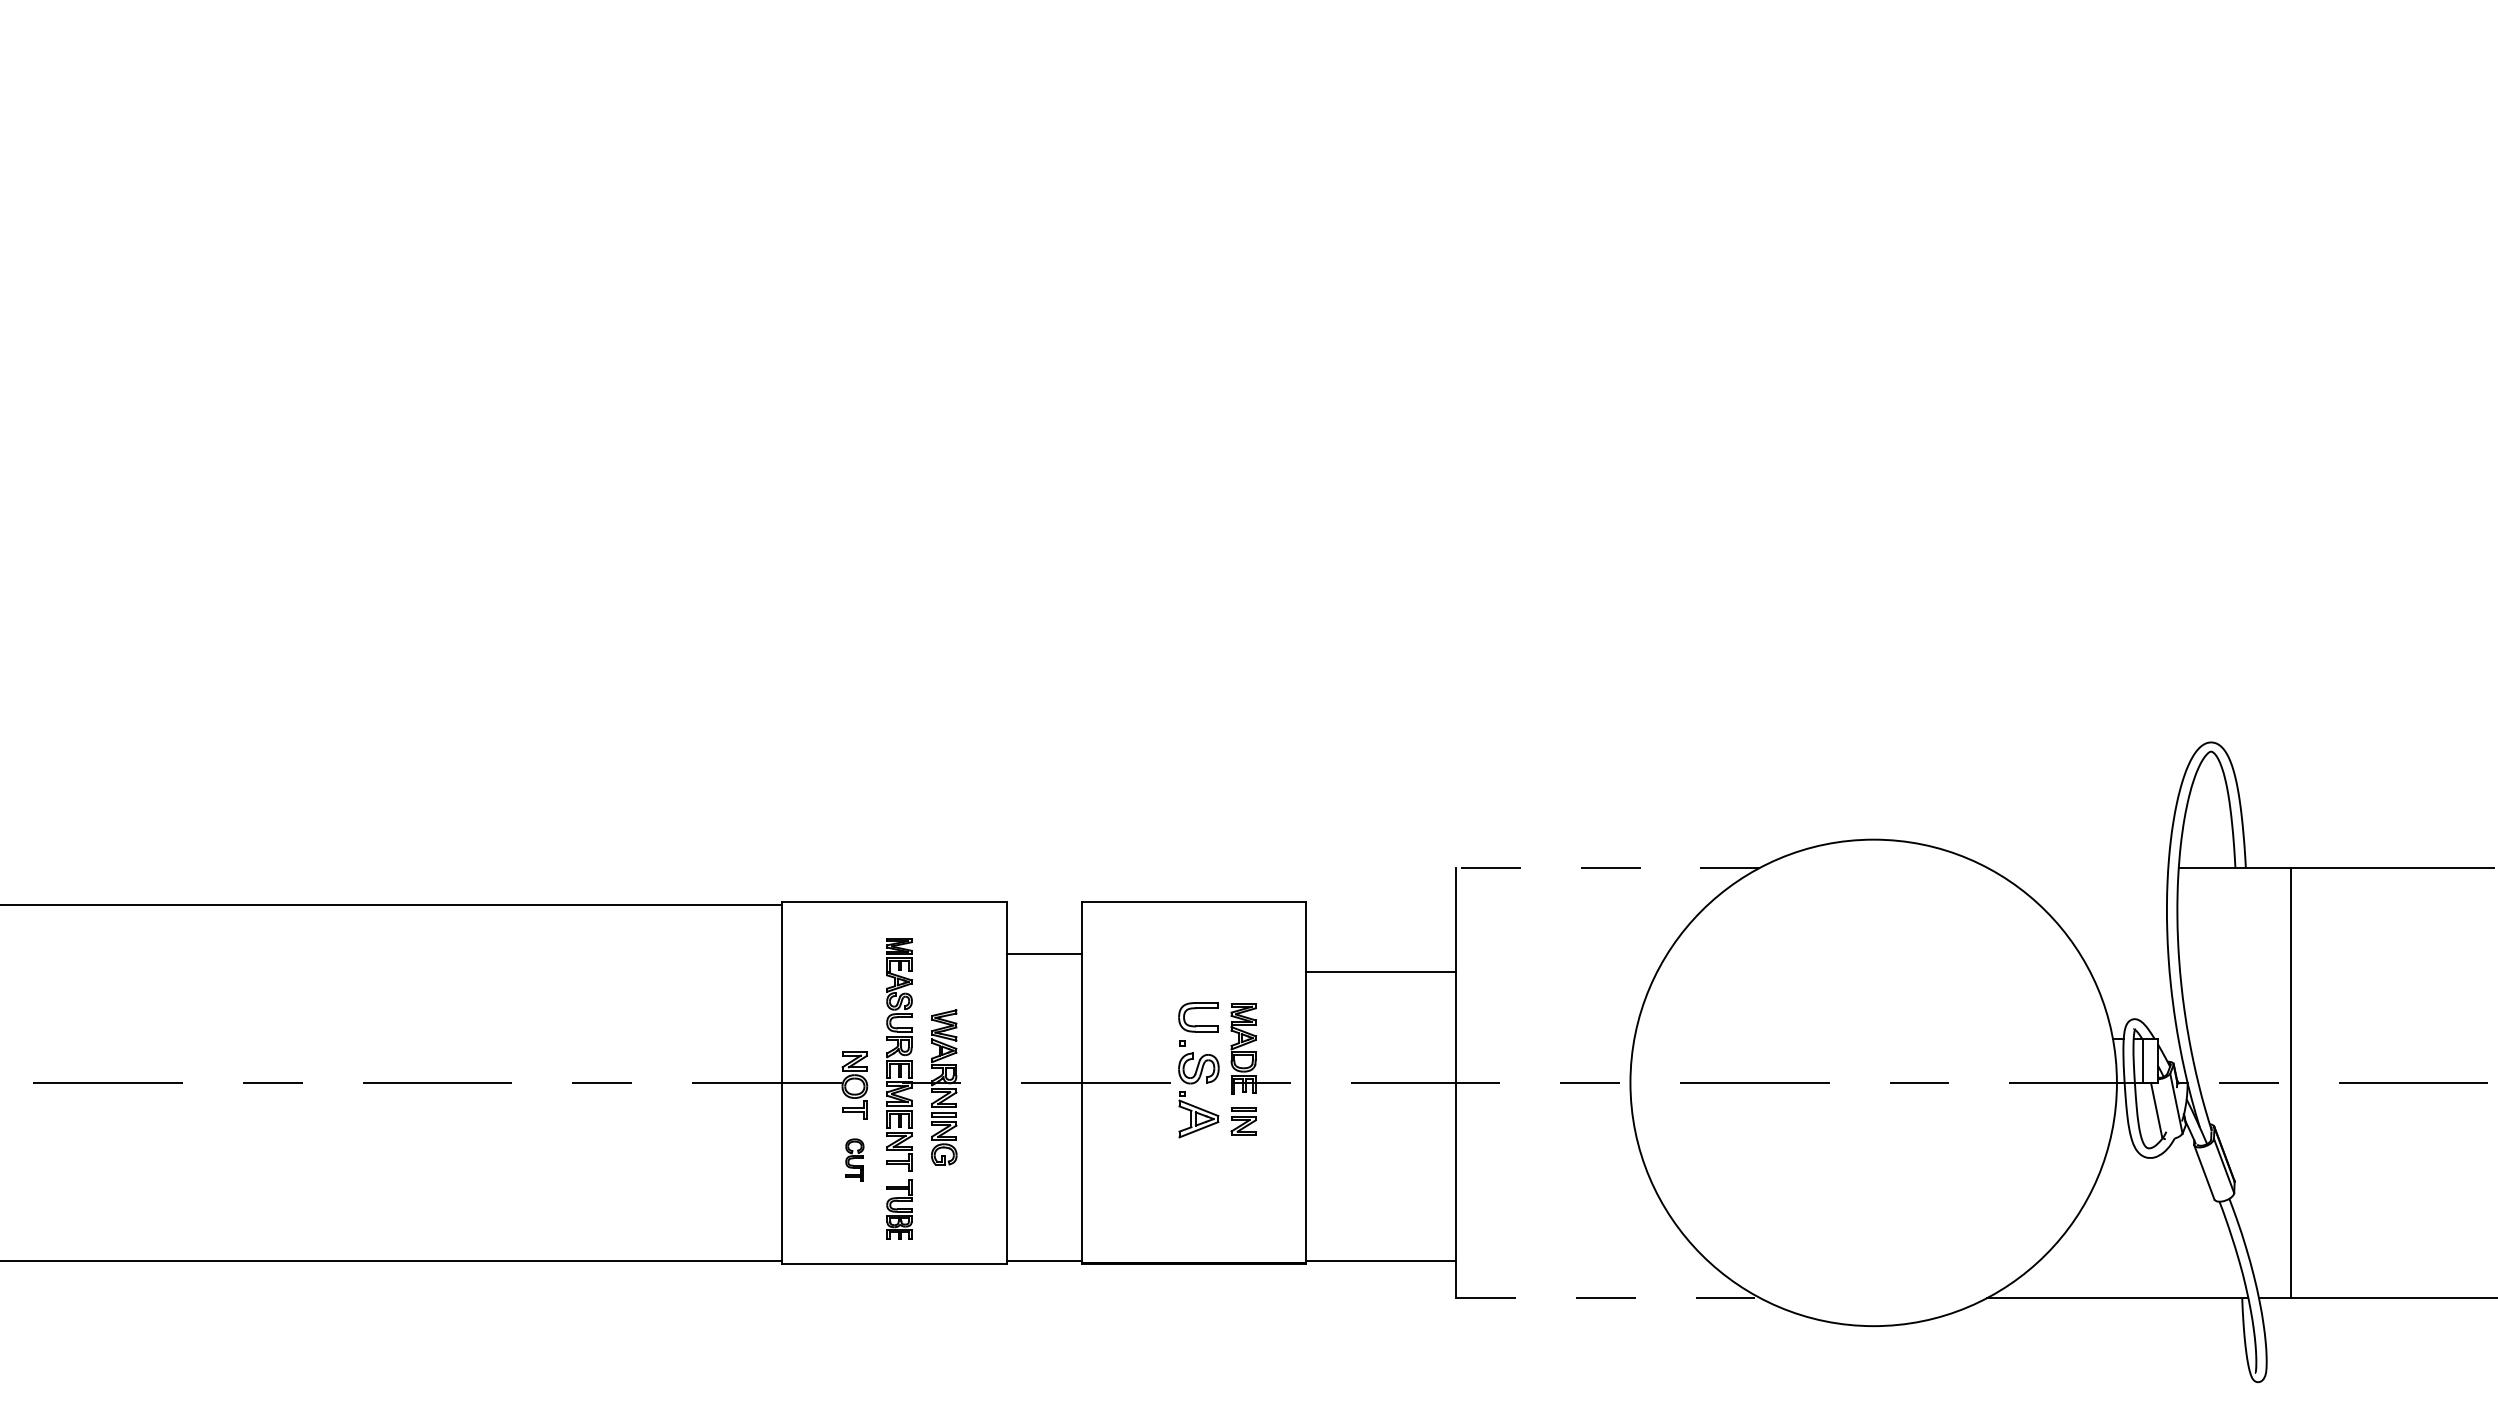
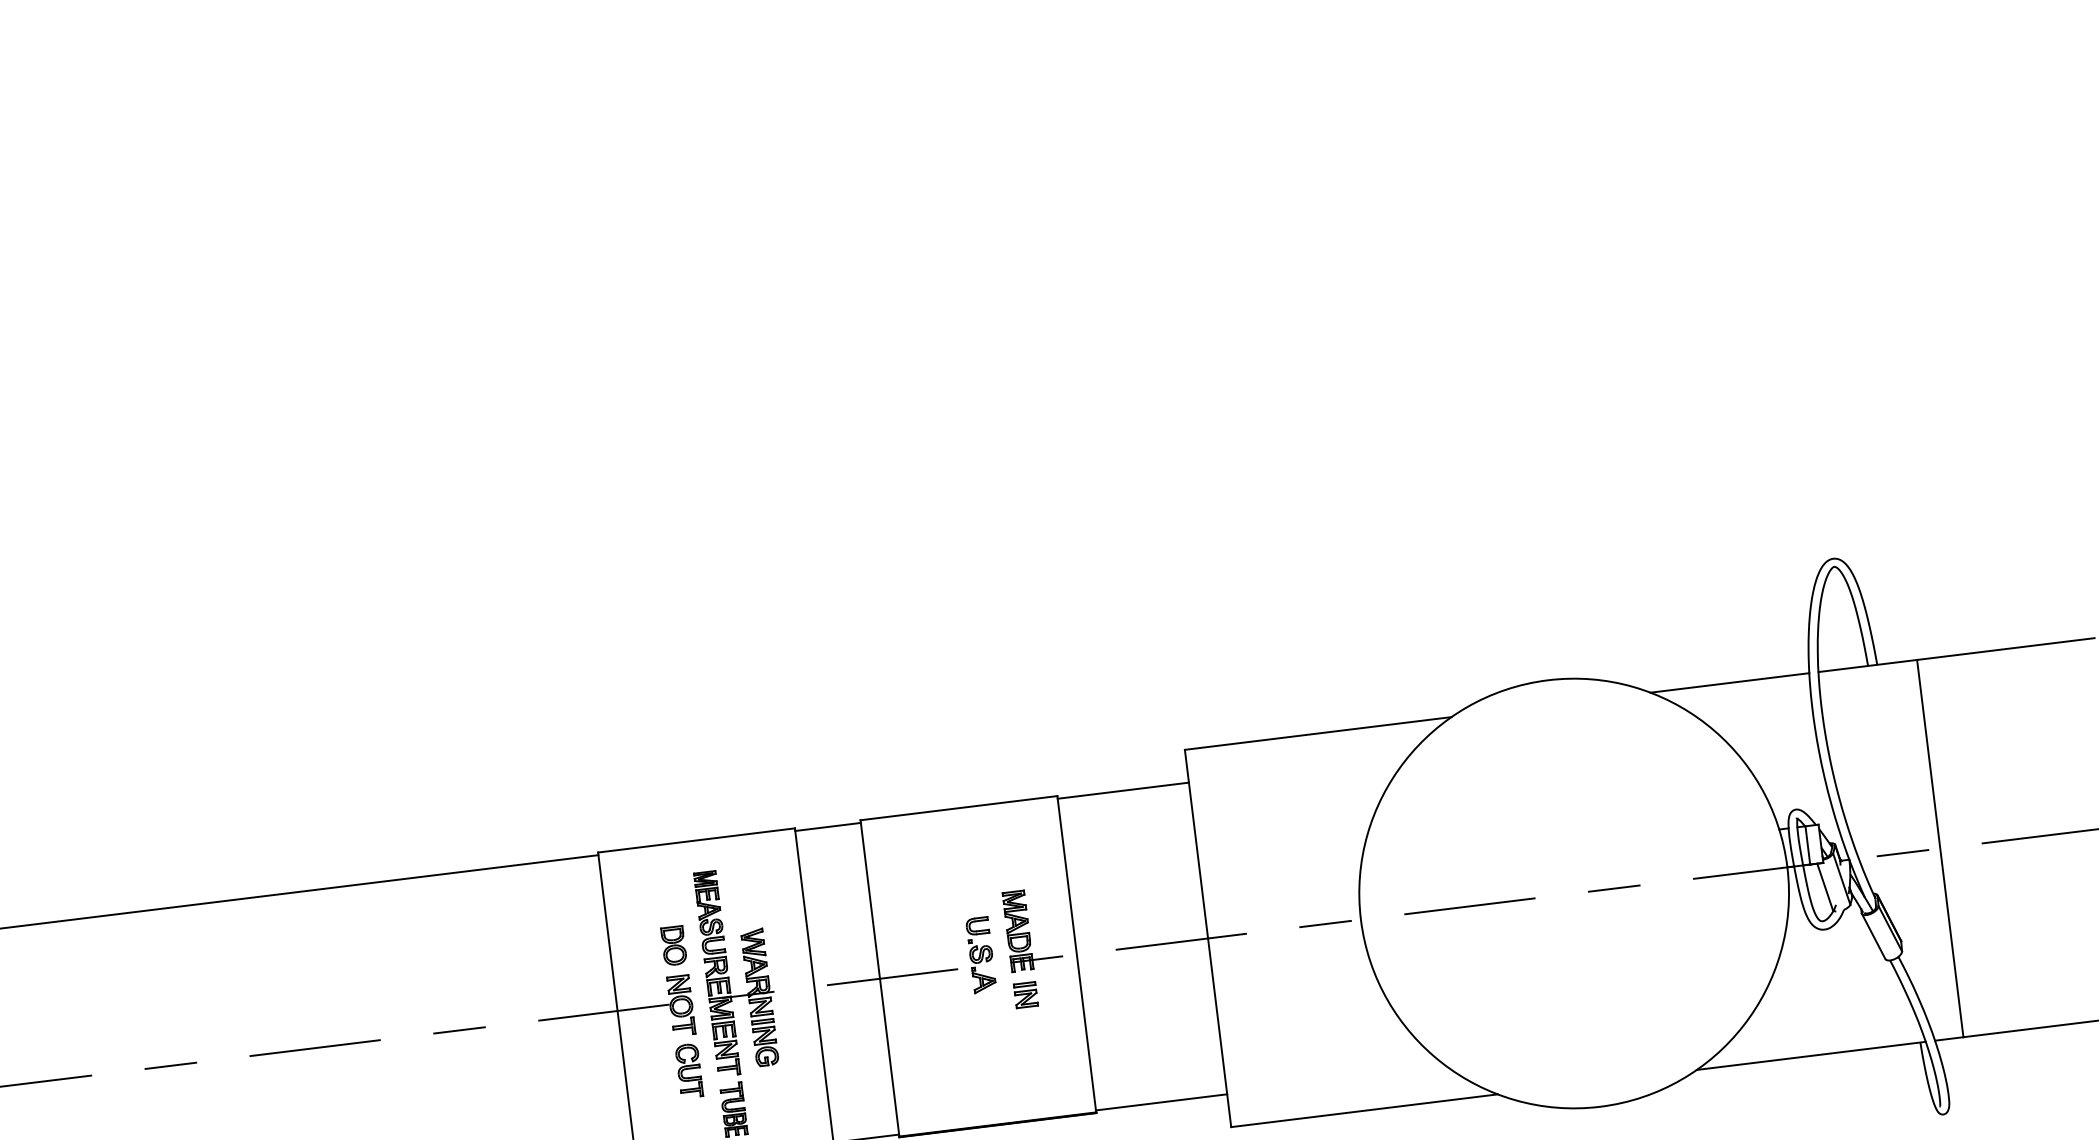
line: (1607, 867) -> (1317, 733), dashed -> solid
line: (2077, 867) -> (1729, 682), added
line: (1044, 954) -> (828, 827), moved
line: (1381, 972) -> (1123, 790), moved
part: (854, 1017) -> (673, 945), added
part: (1198, 1070) -> (980, 955), size x0.62
part: (854, 1159) -> (688, 1070), size x1.43
line: (1608, 1298) -> (1364, 1111), dashed -> solid

